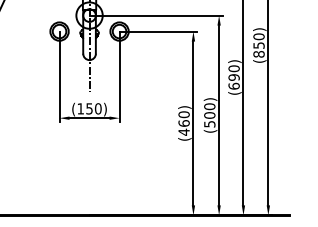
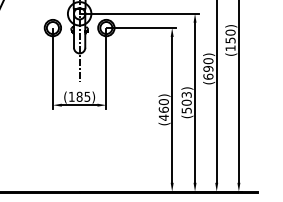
text: (258, 54) -> (230, 48), (850) -> (150)
text: (209, 106) -> (186, 94), (500) -> (503)
text: (93, 108) -> (83, 96), (150) -> (185)

